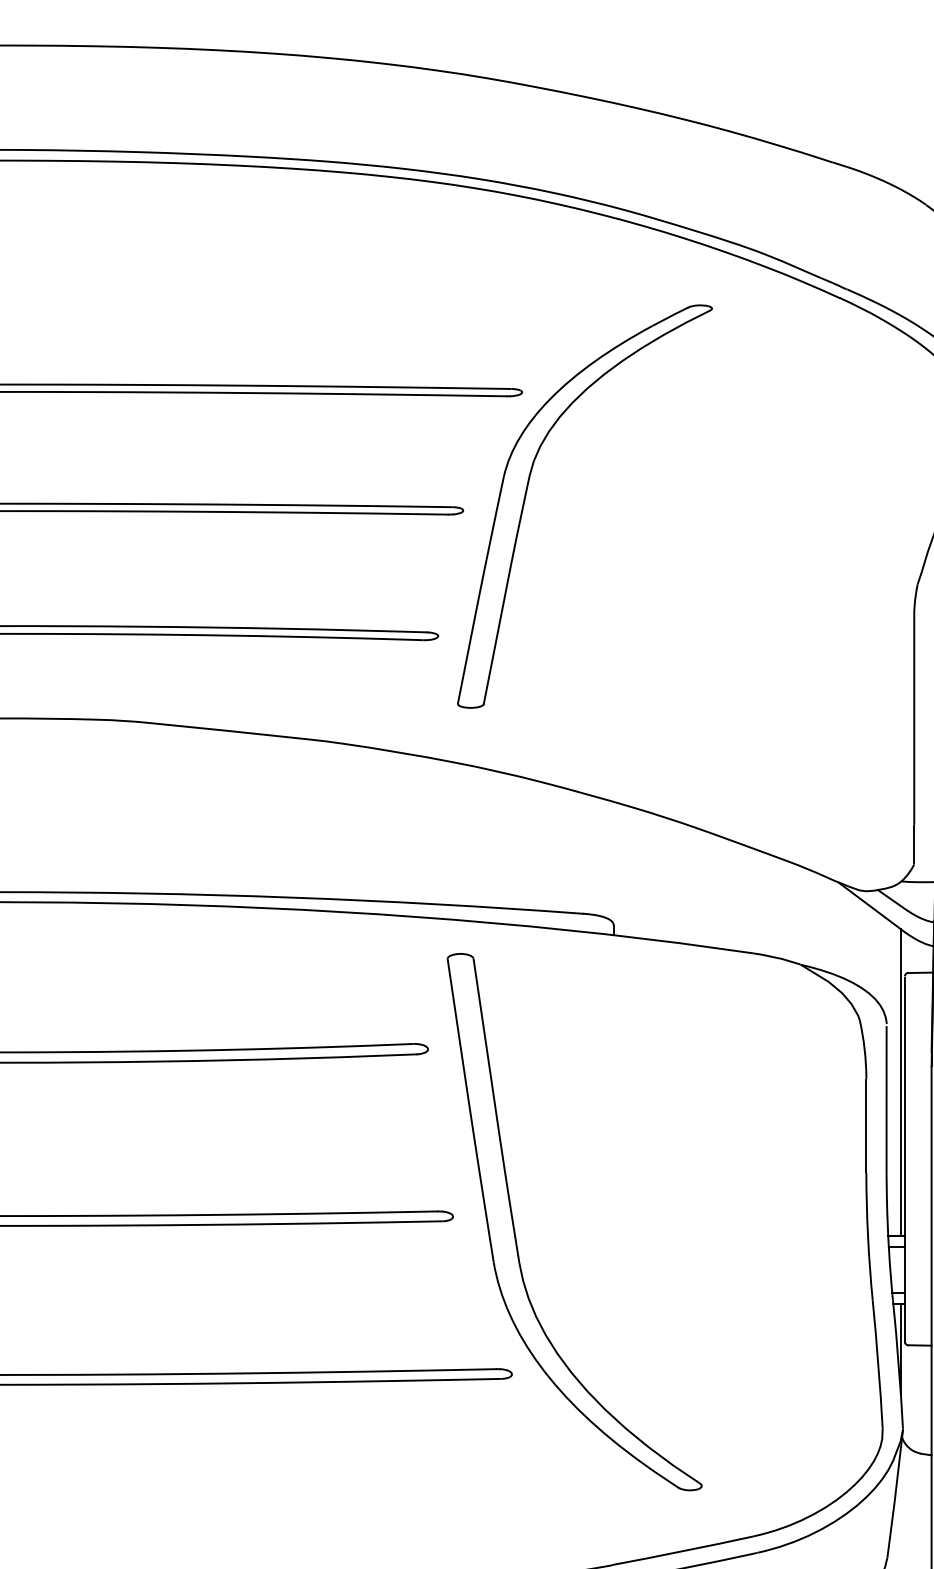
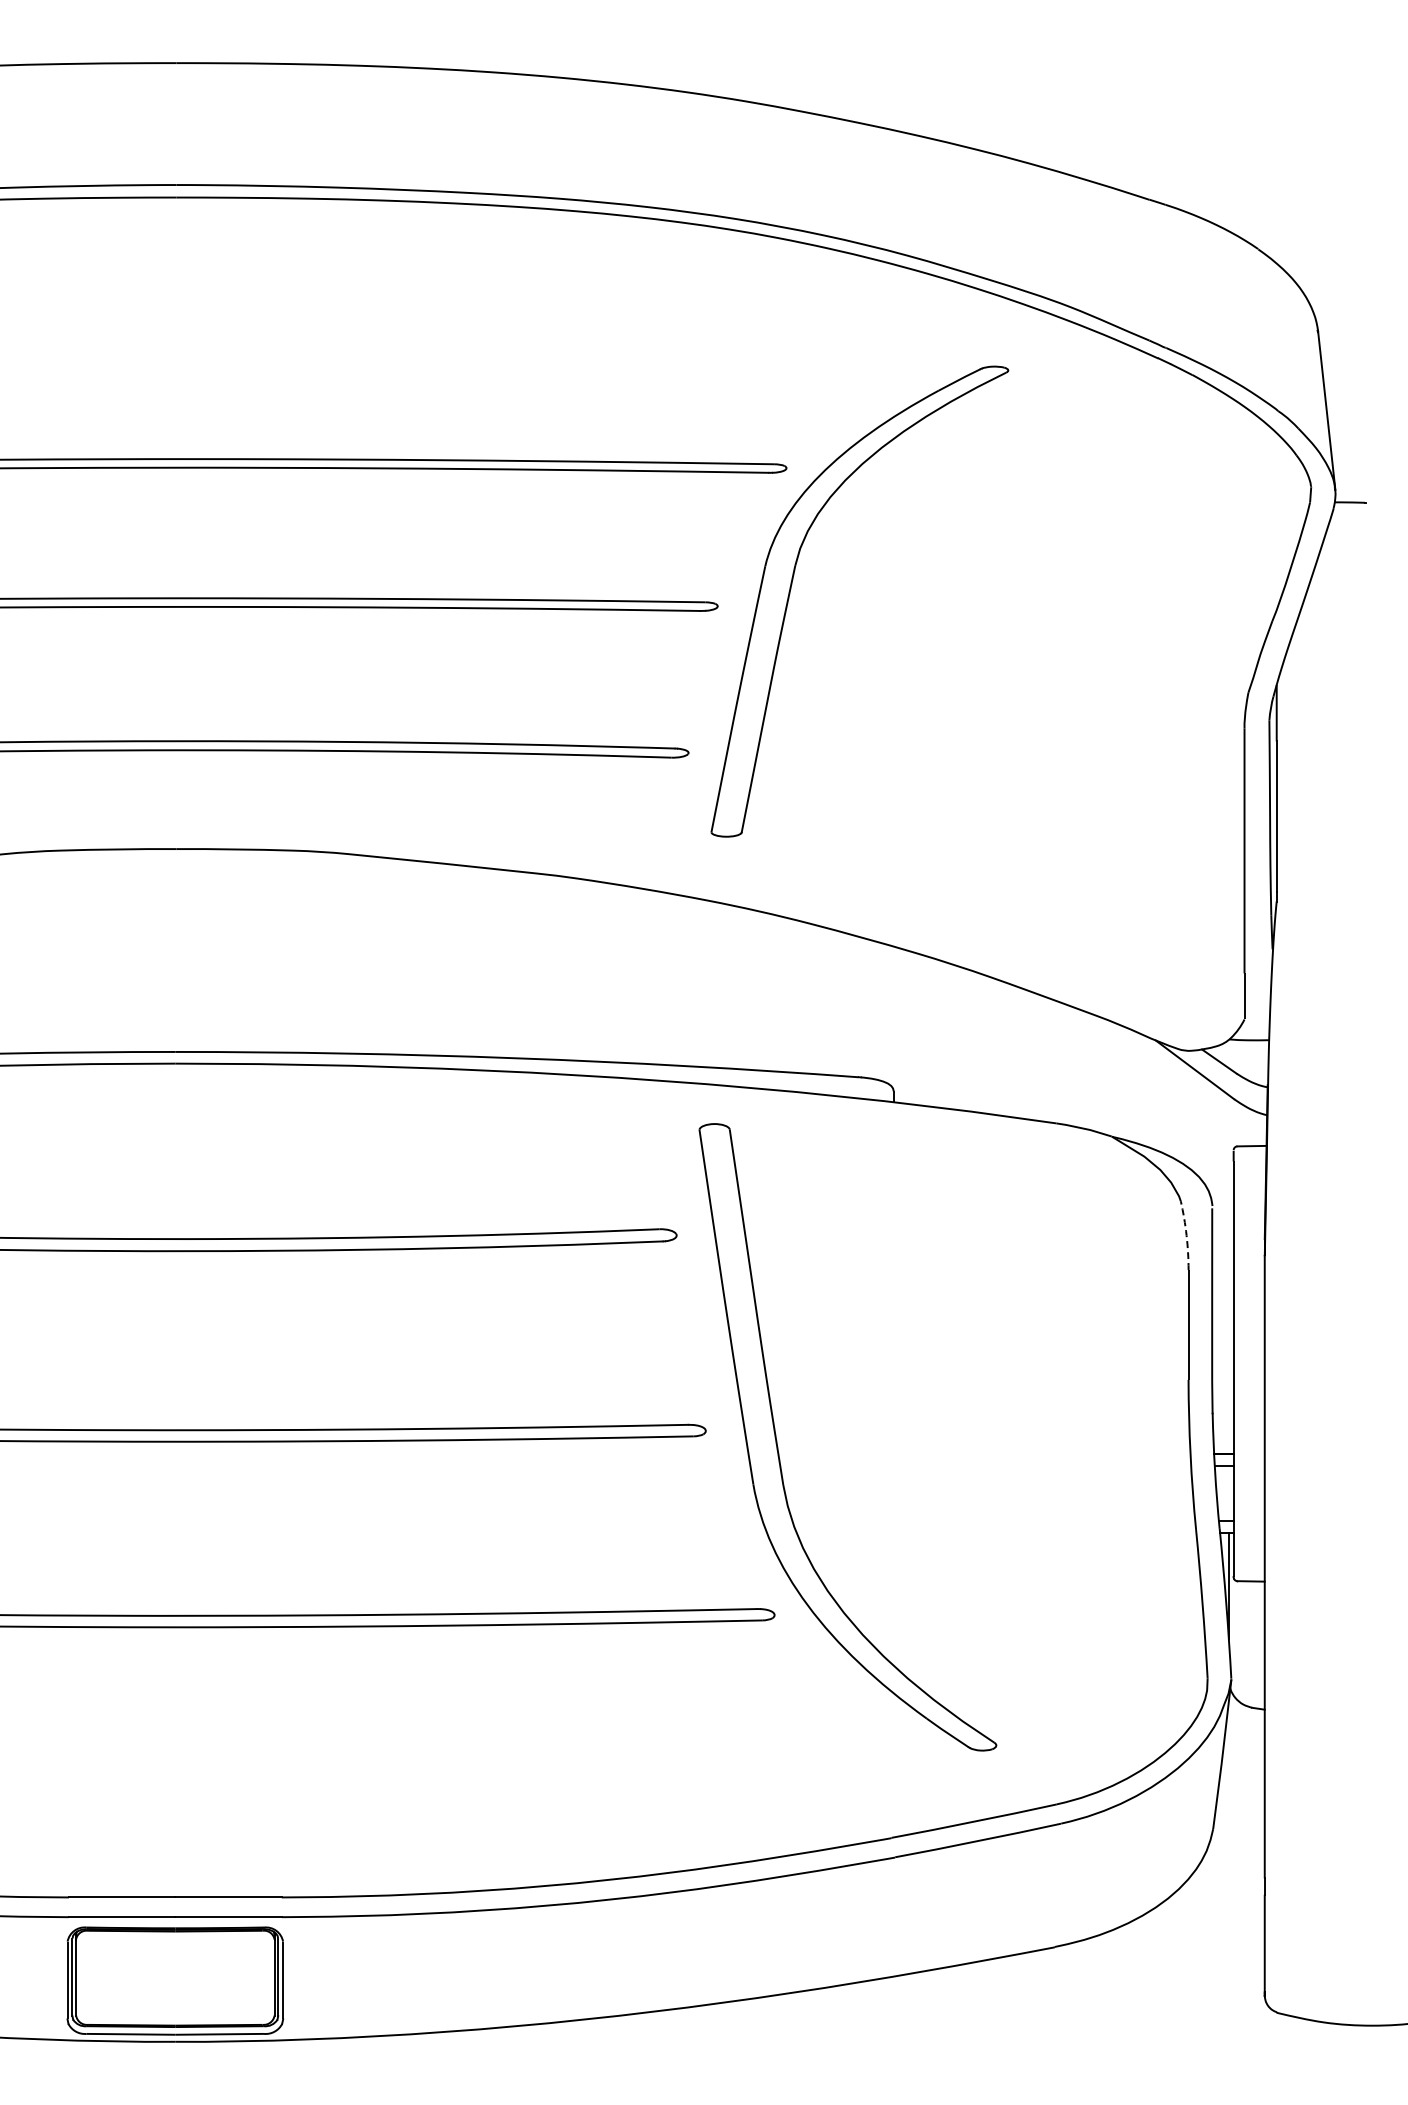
arc: (864, 1049) -> (1186, 1235), solid -> dashed
line: (900, 1082) -> (1228, 1274), removed

